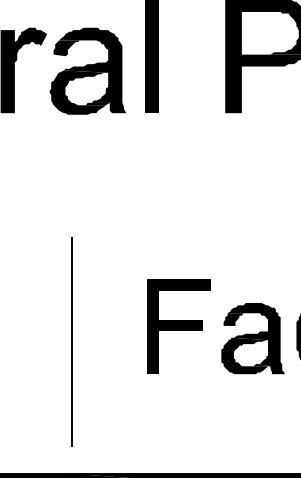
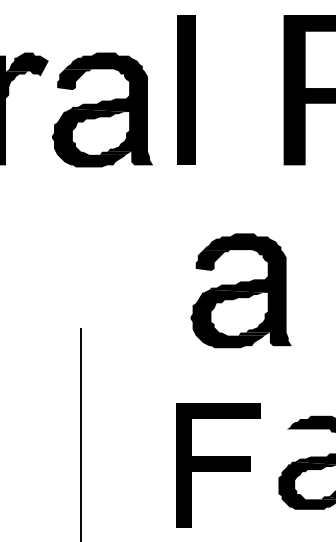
part: (192, 207) -> (240, 289), added
fill: (237, 319) -> (299, 437), removed
part: (178, 326) -> (218, 465), moved

